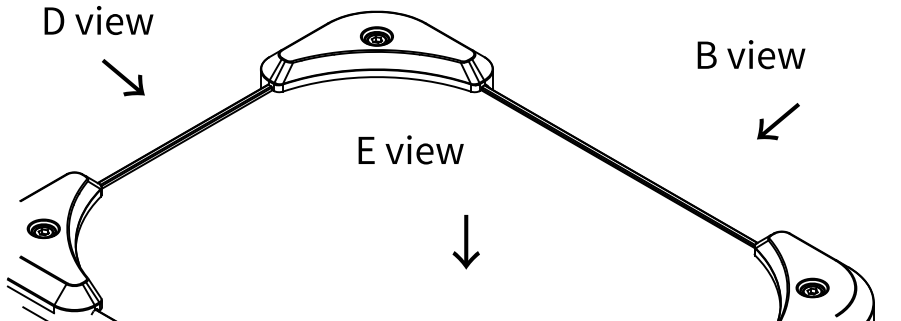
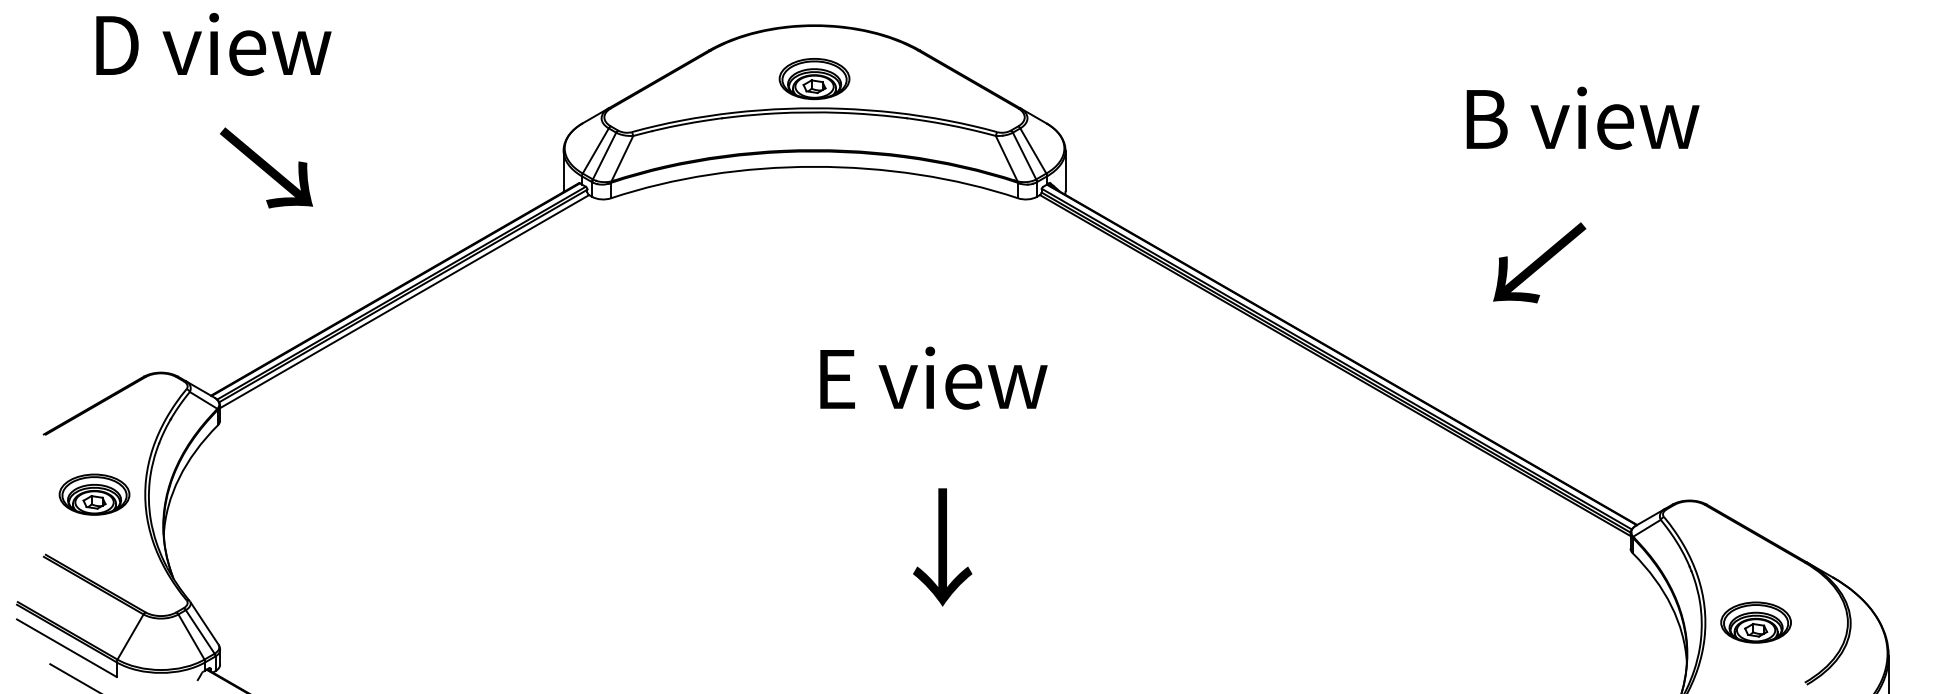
text: (751, 54) -> (1582, 117), moved
text: (778, 121) -> (1539, 262), moved
text: (410, 149) -> (932, 377), moved
text: (465, 242) -> (941, 547), moved

